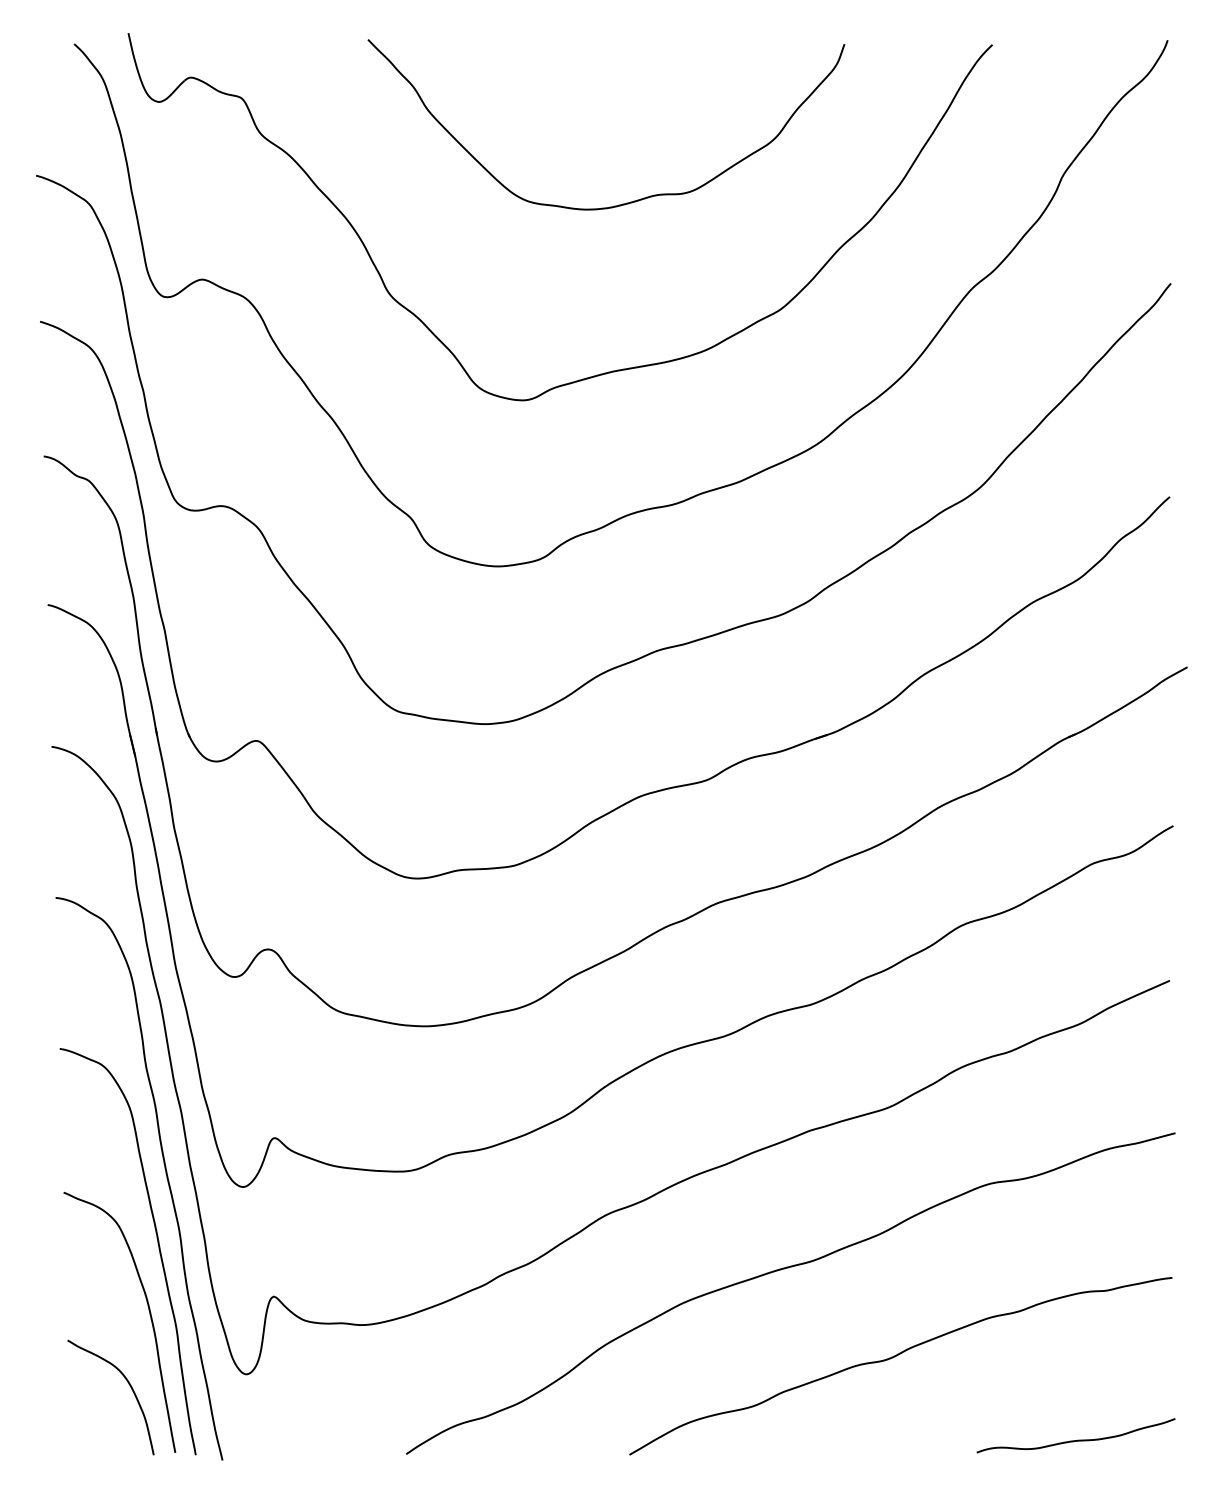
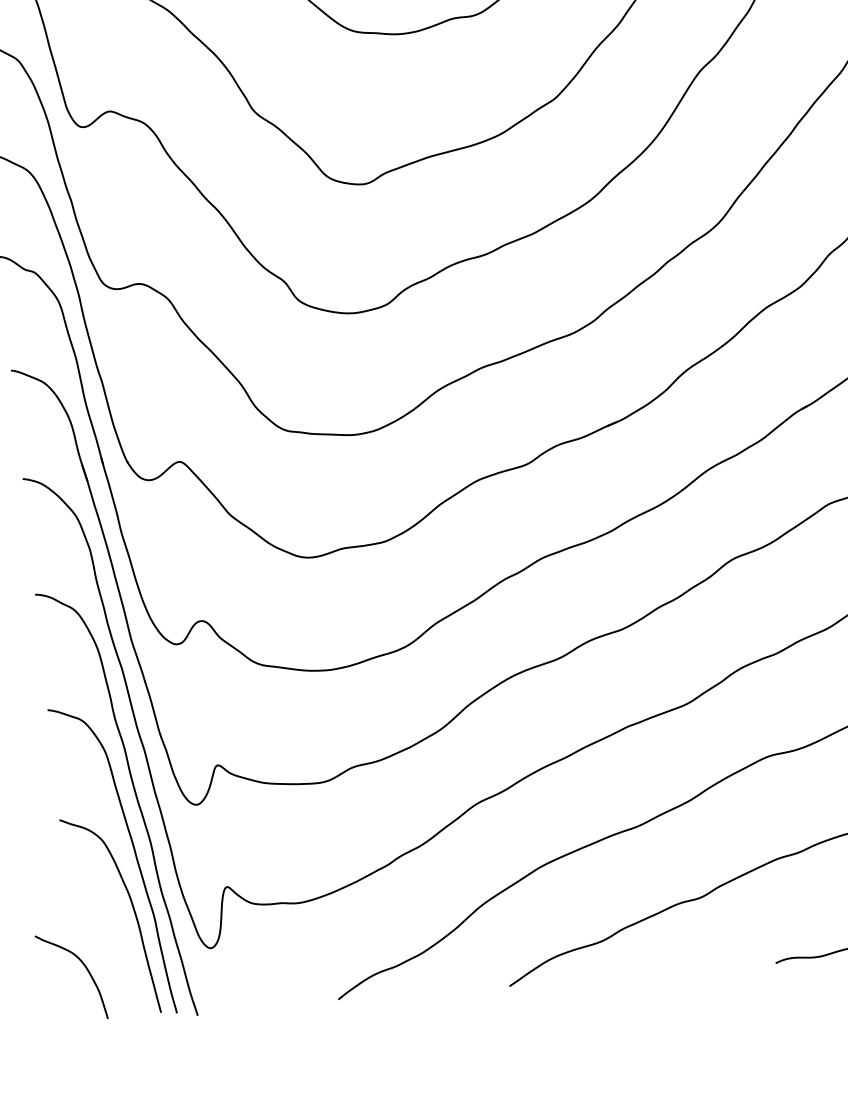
curve: (128, 1384) -> (84, 966), moved

